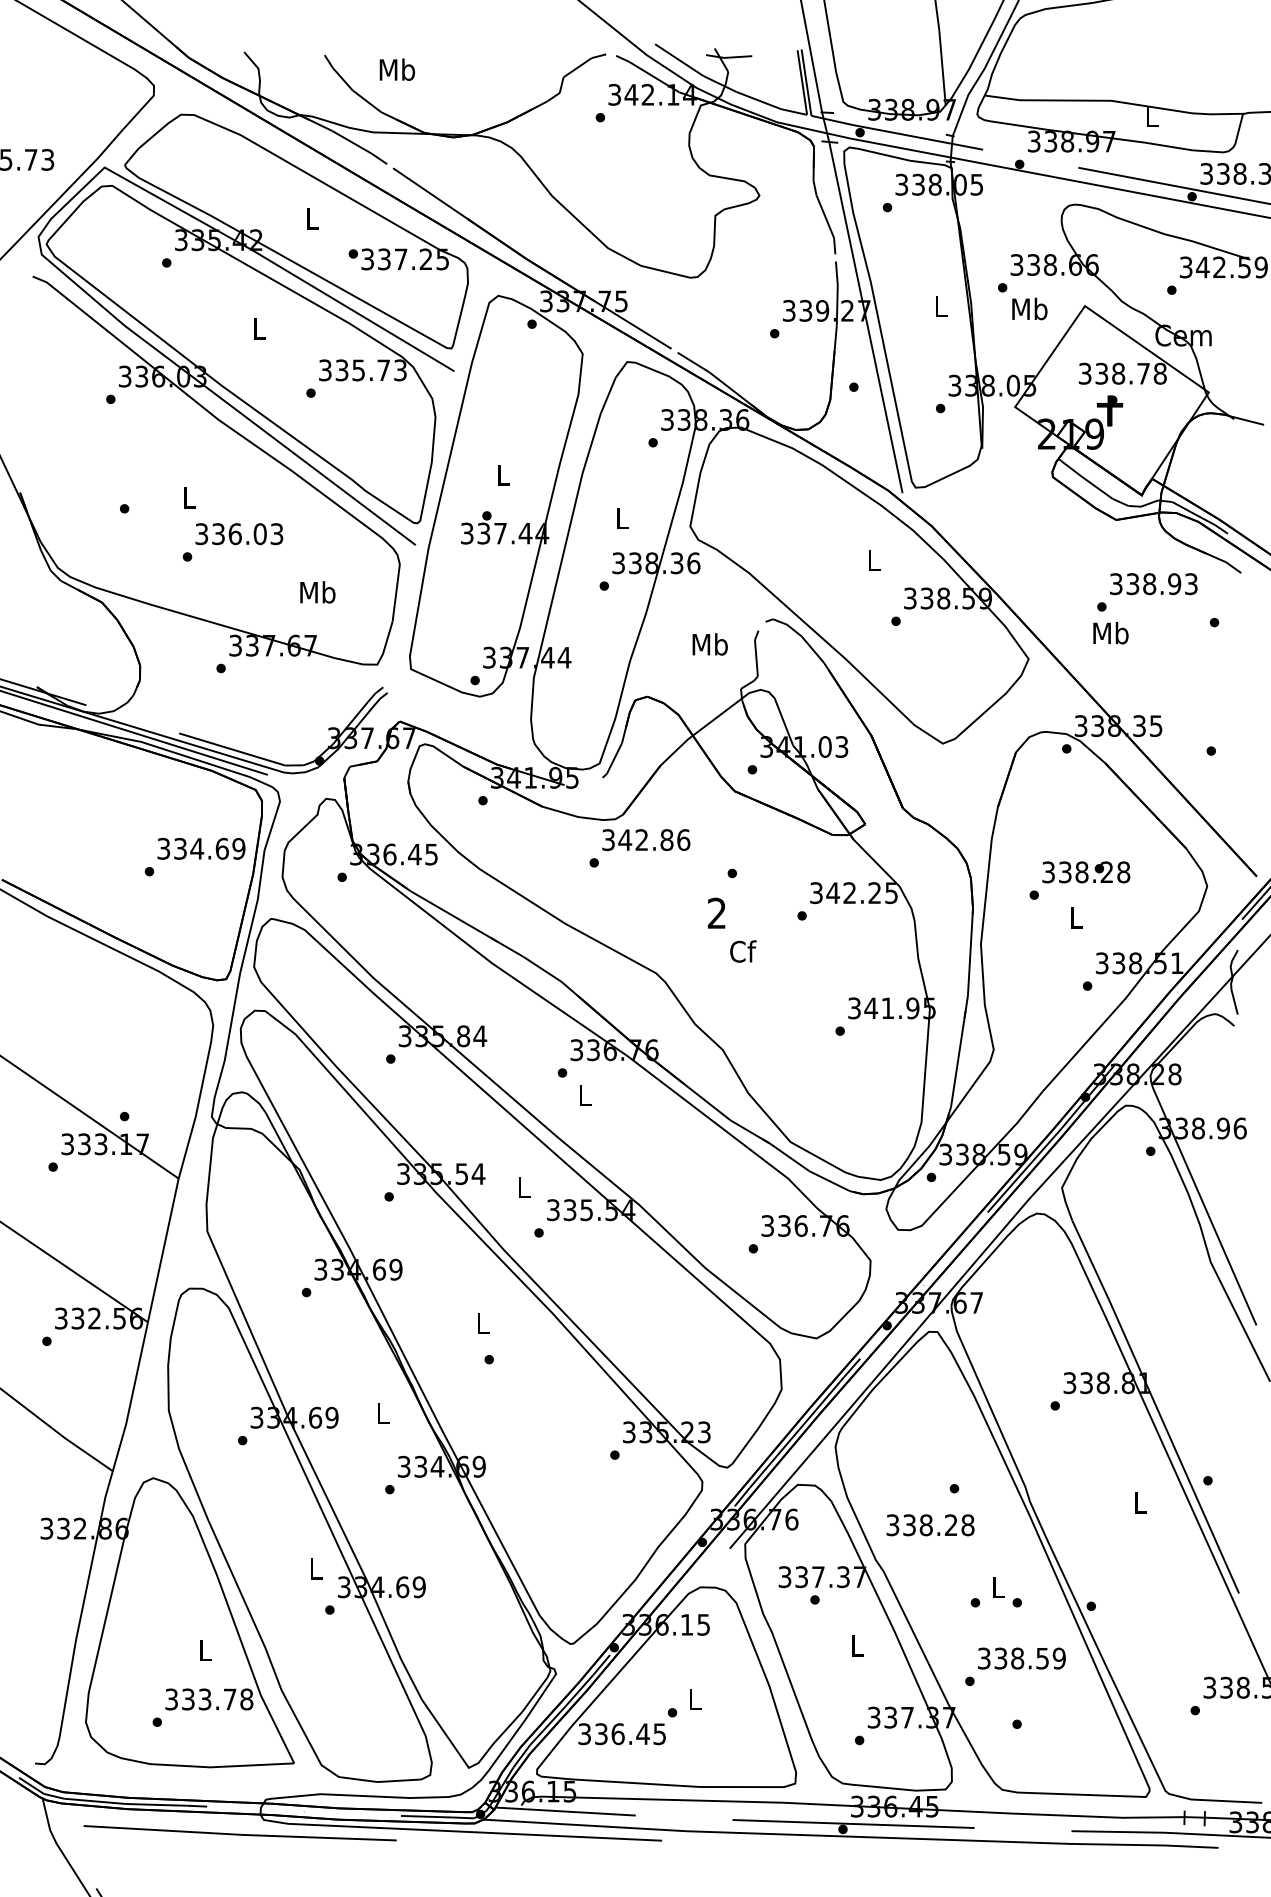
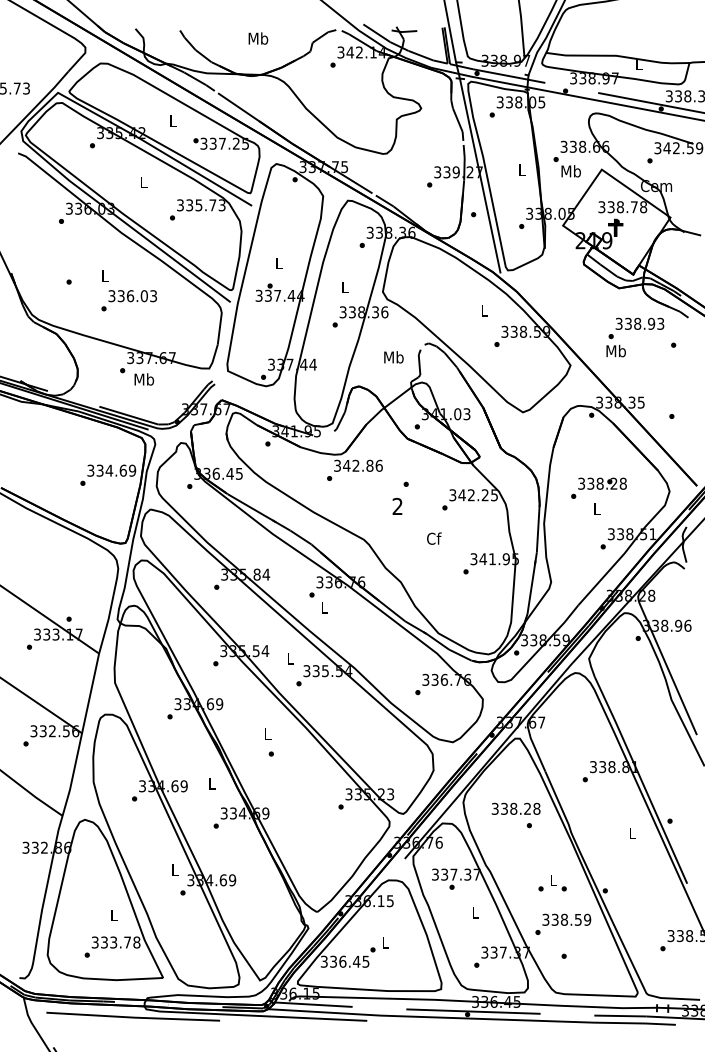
text: (397, 69) -> (258, 38), moved
text: (318, 592) -> (144, 379), moved
text: (743, 951) -> (434, 538), moved
text: (929, 1524) -> (515, 808), moved

